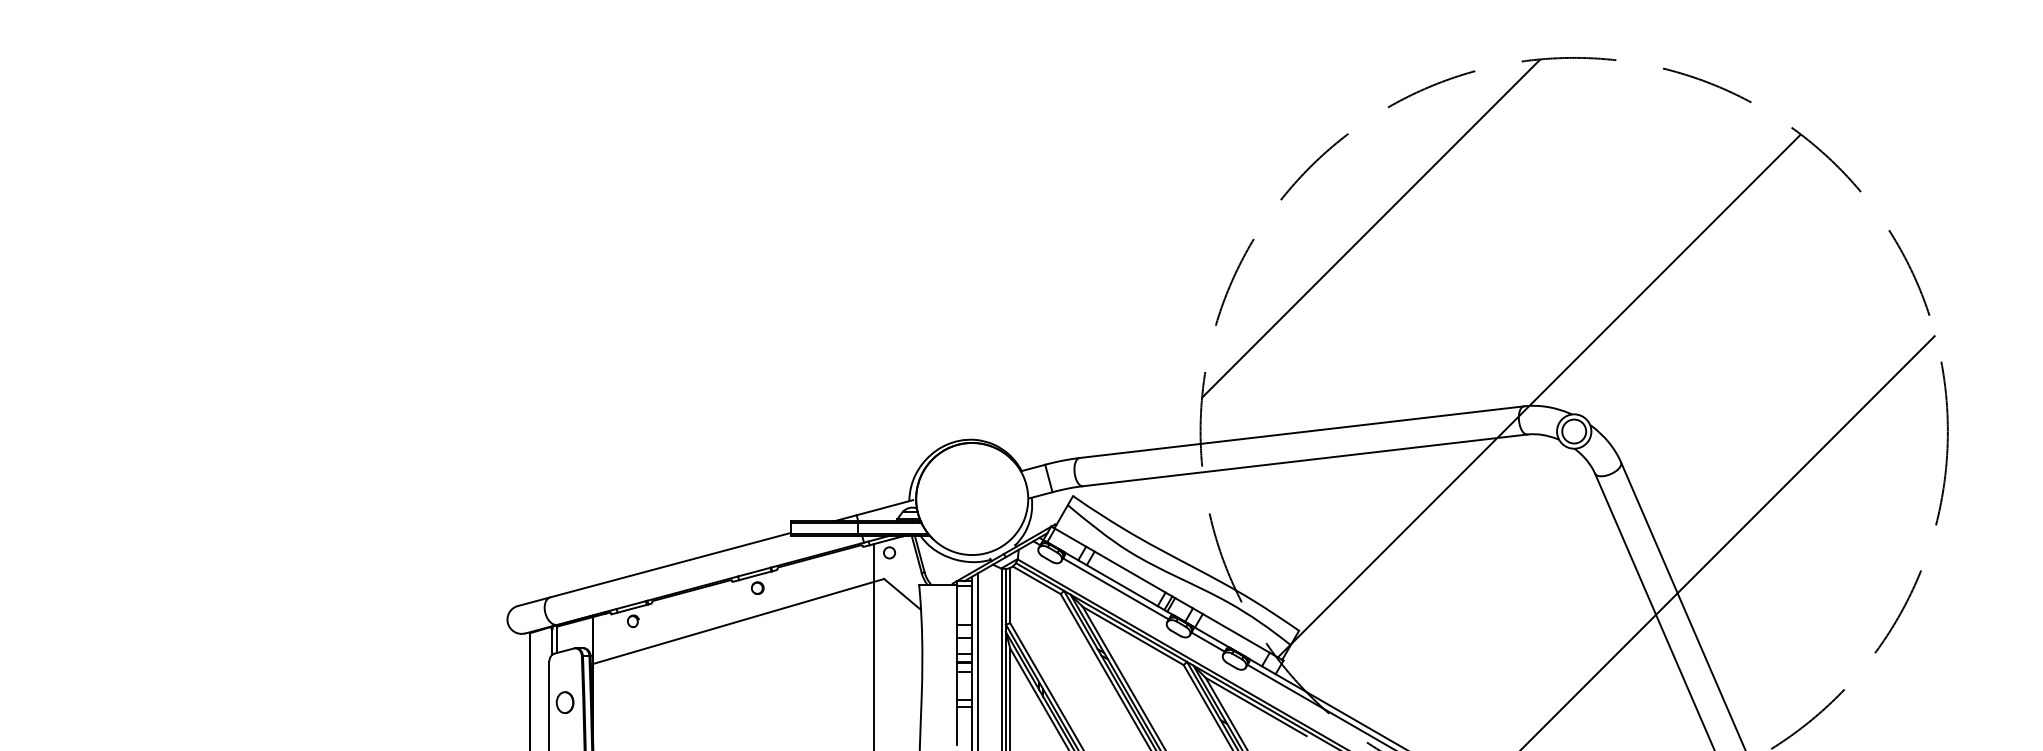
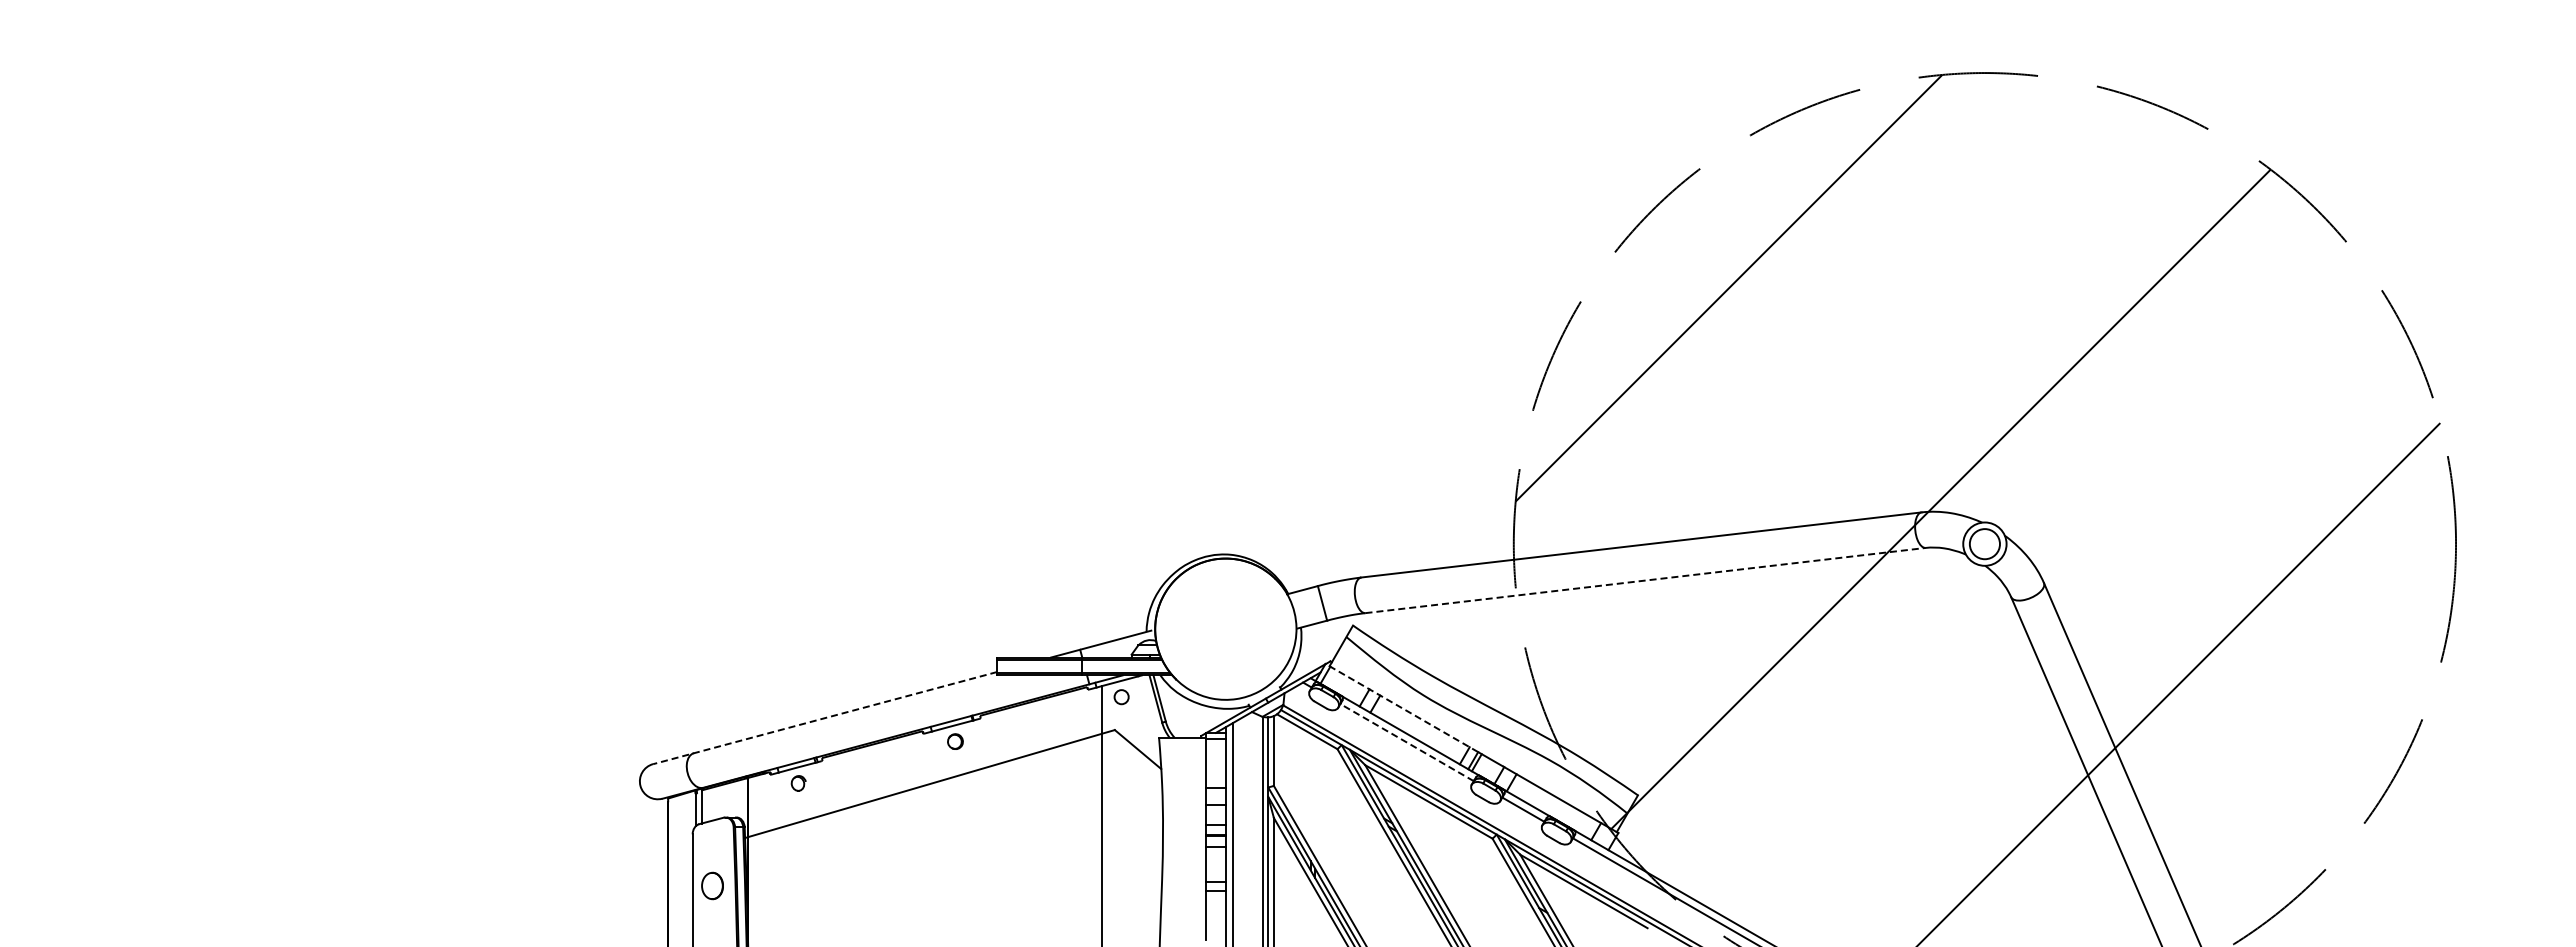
line: (1305, 460) -> (1646, 580), solid -> dashed
line: (1111, 561) -> (1401, 707), solid -> dashed
line: (653, 569) -> (824, 718), solid -> dashed
line: (1115, 588) -> (1406, 742), solid -> dashed

